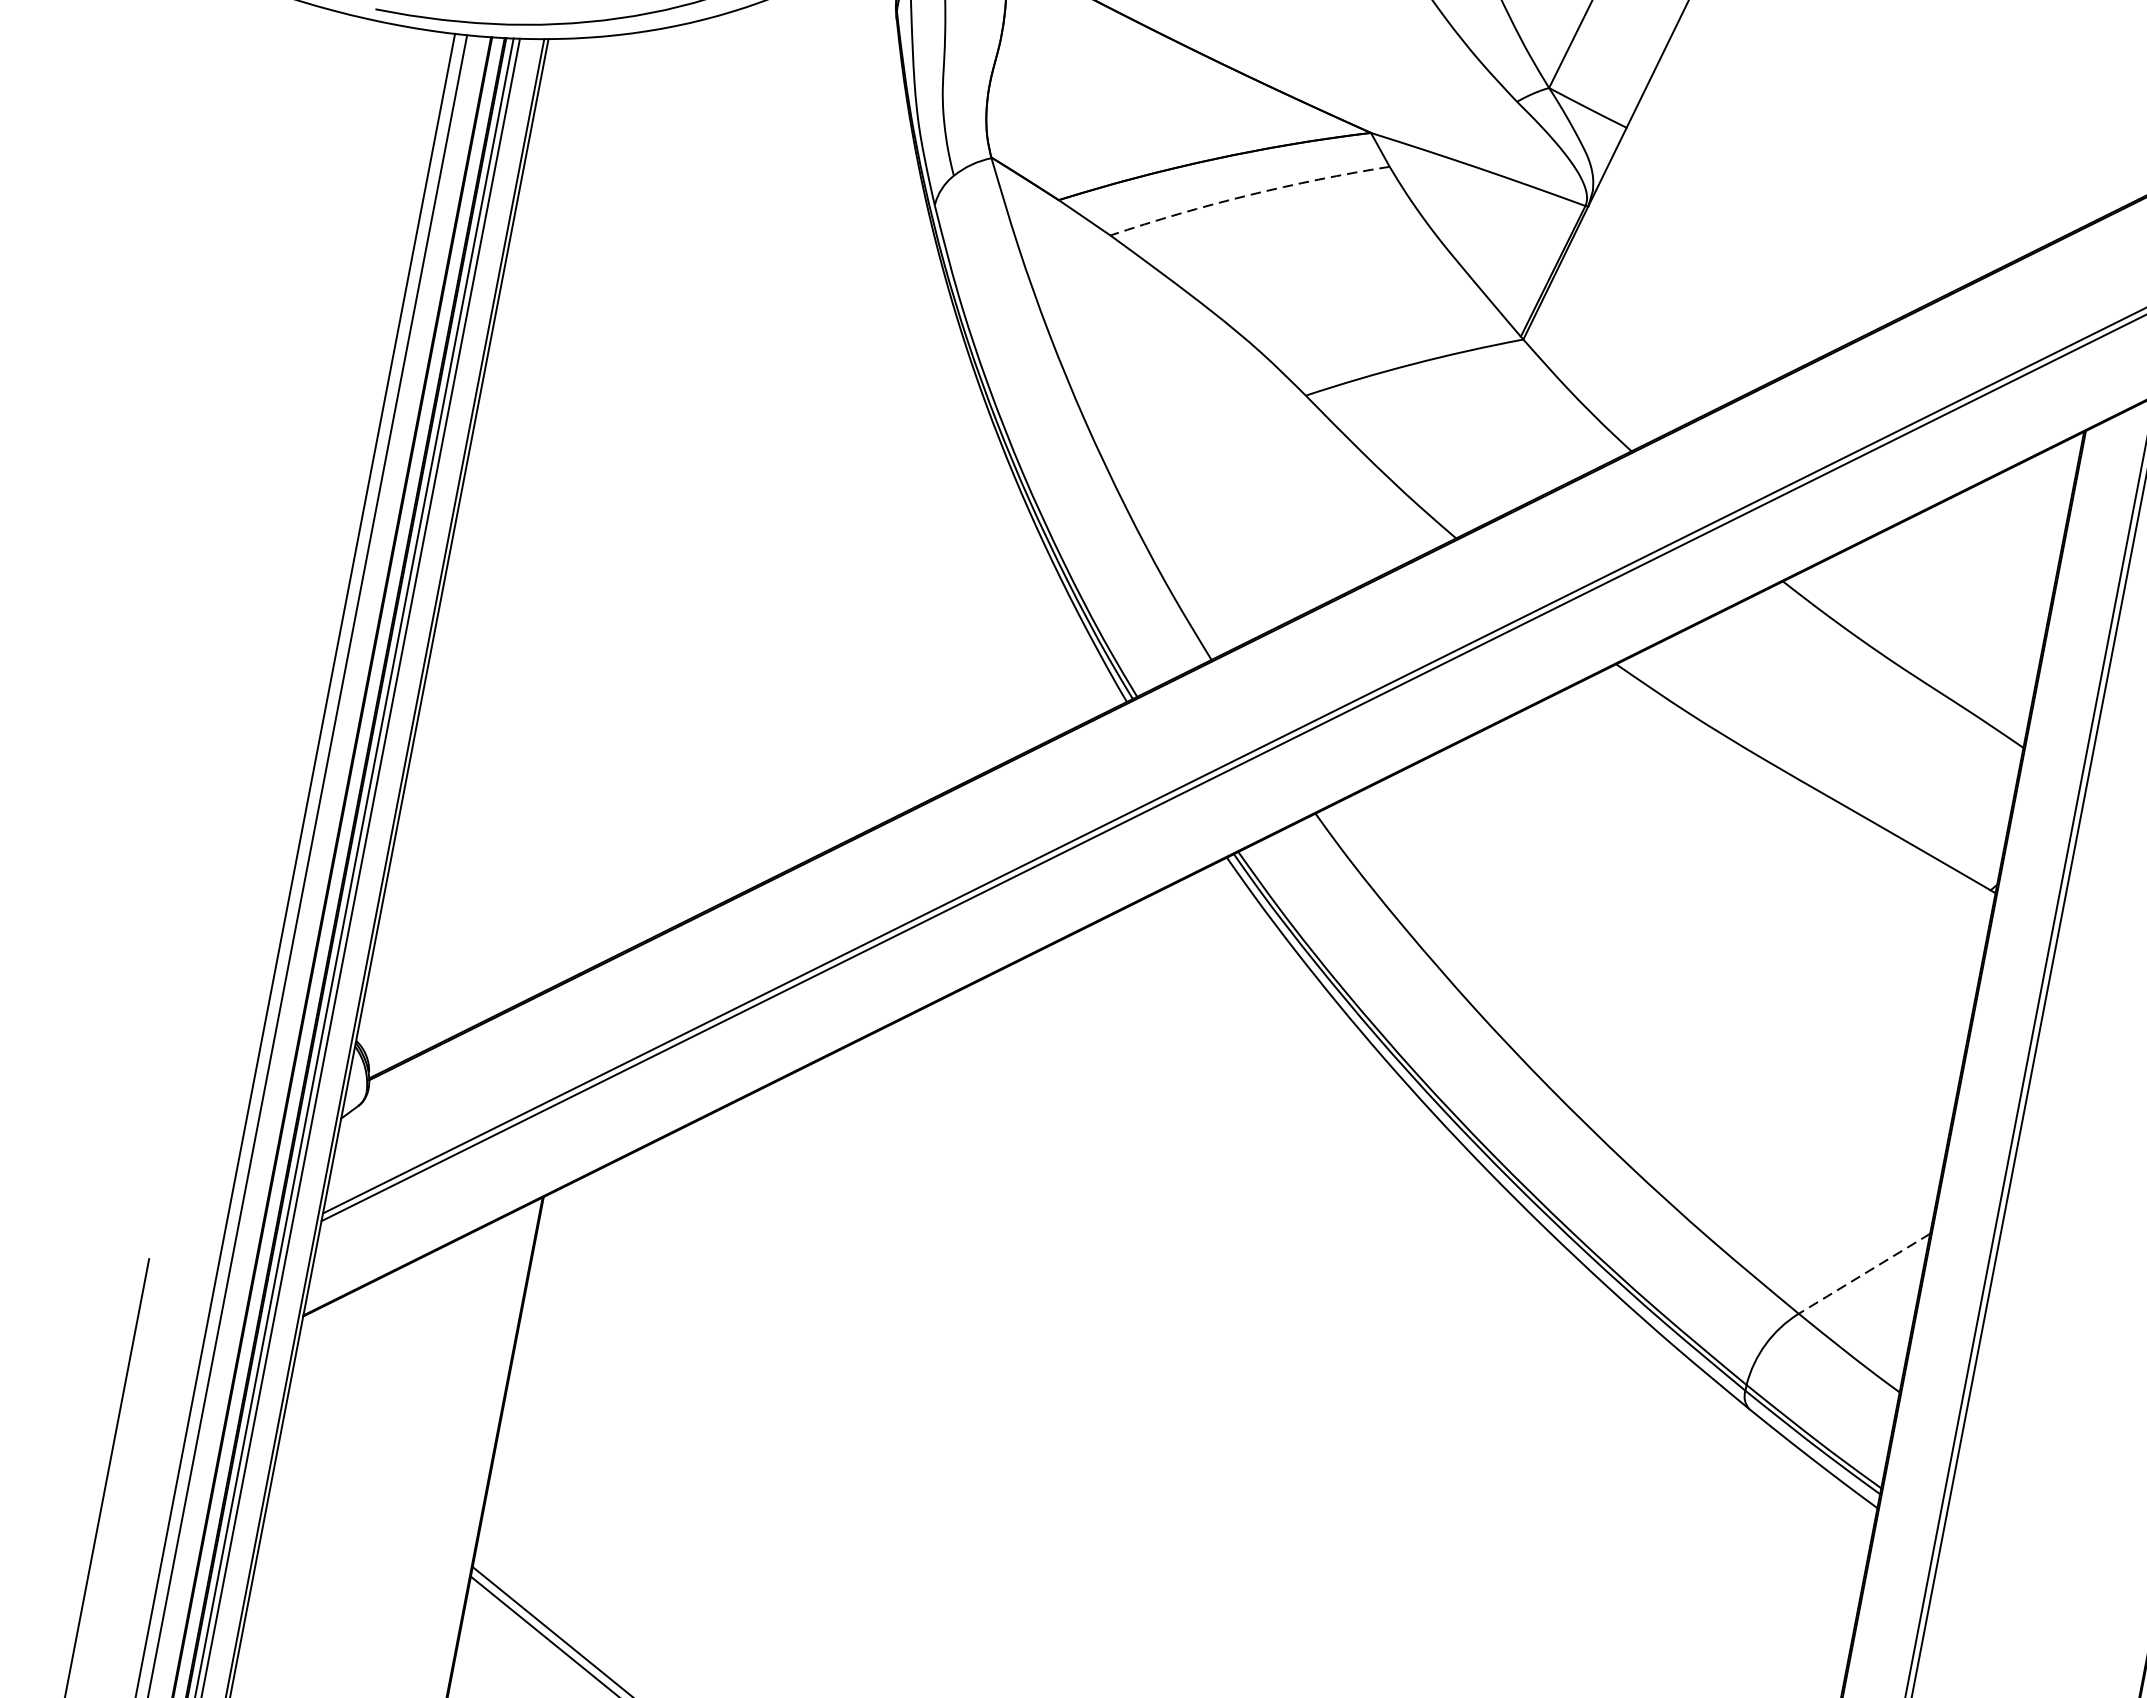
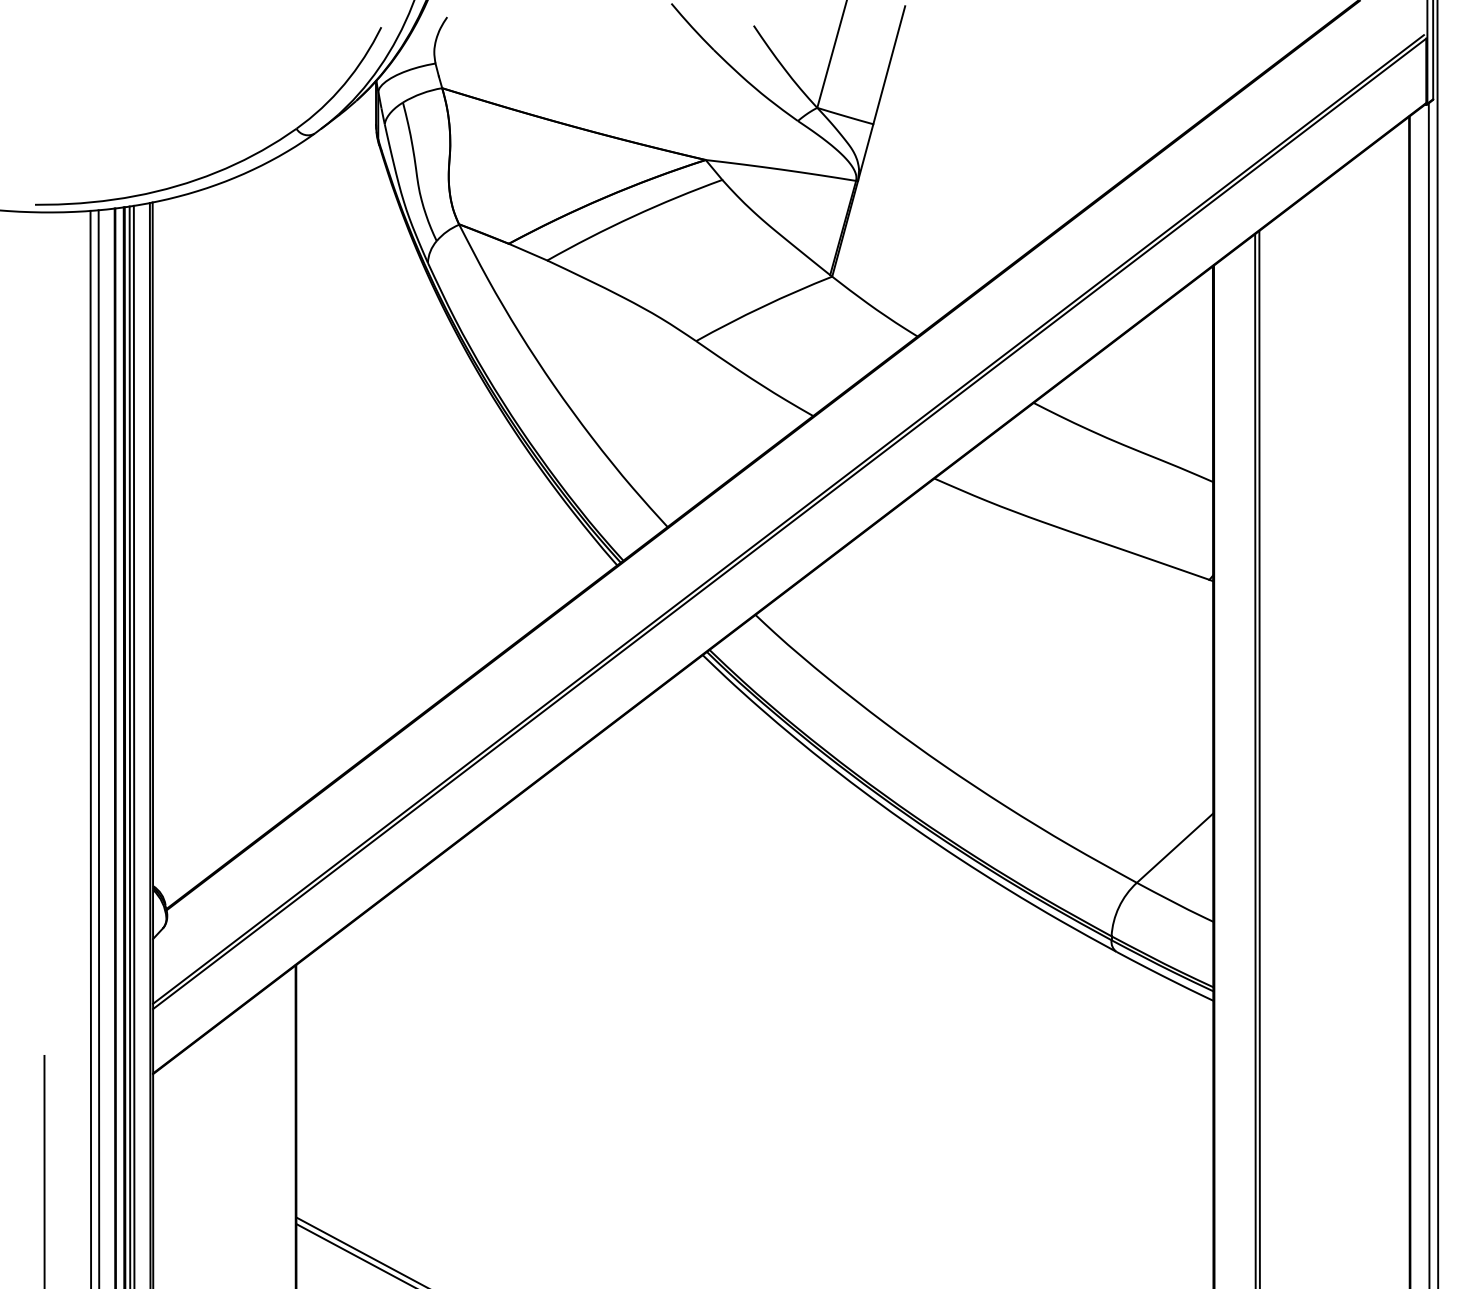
arc: (1249, 195) -> (633, 216), dashed -> solid
line: (1865, 1274) -> (1175, 848), dashed -> solid

